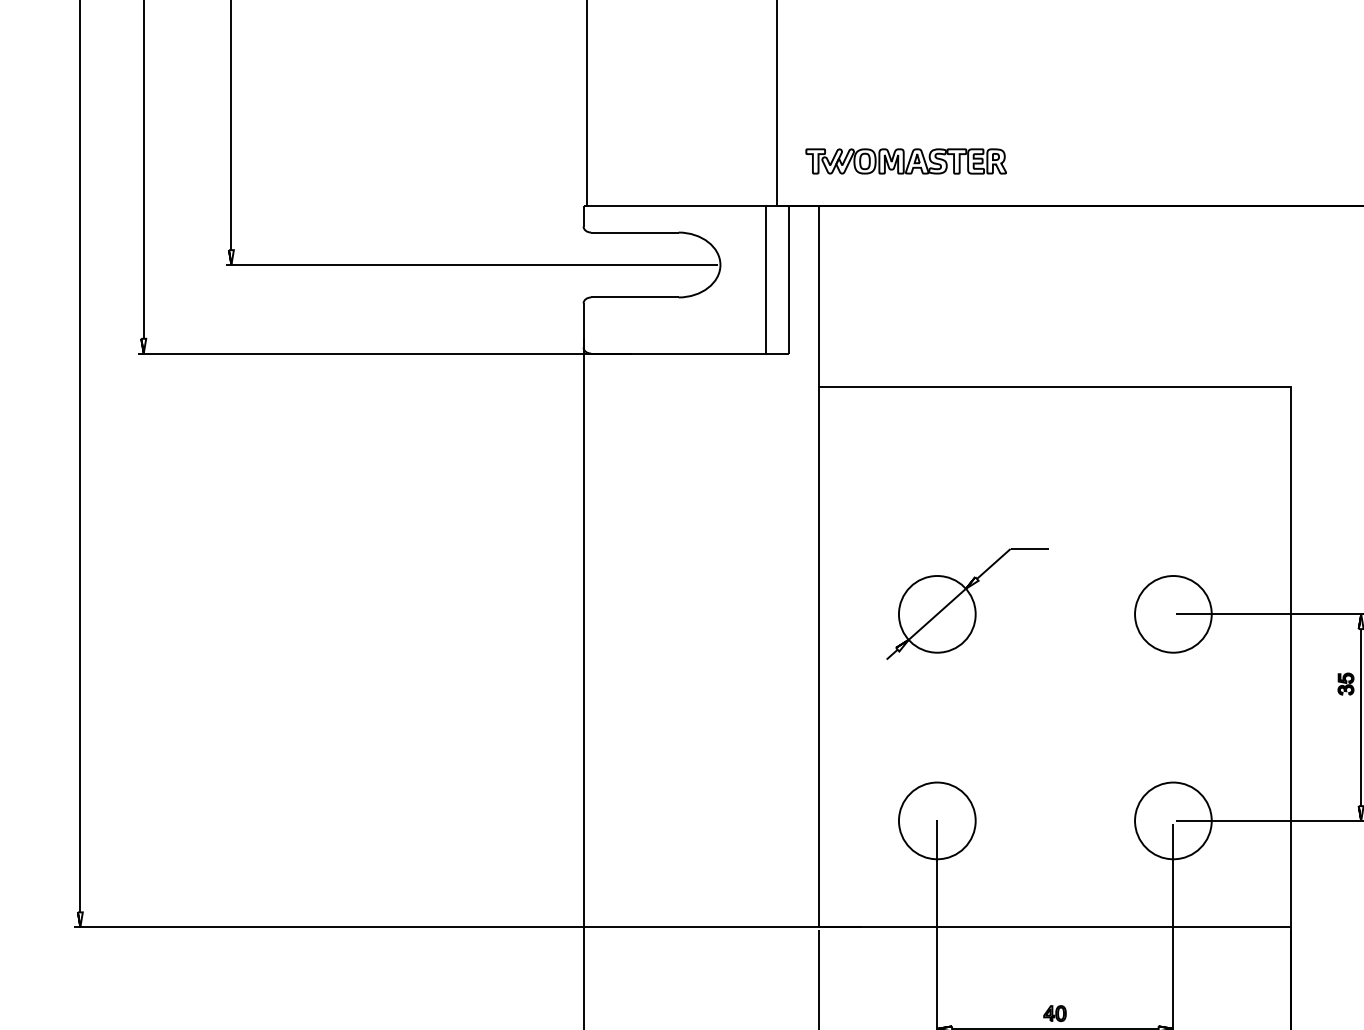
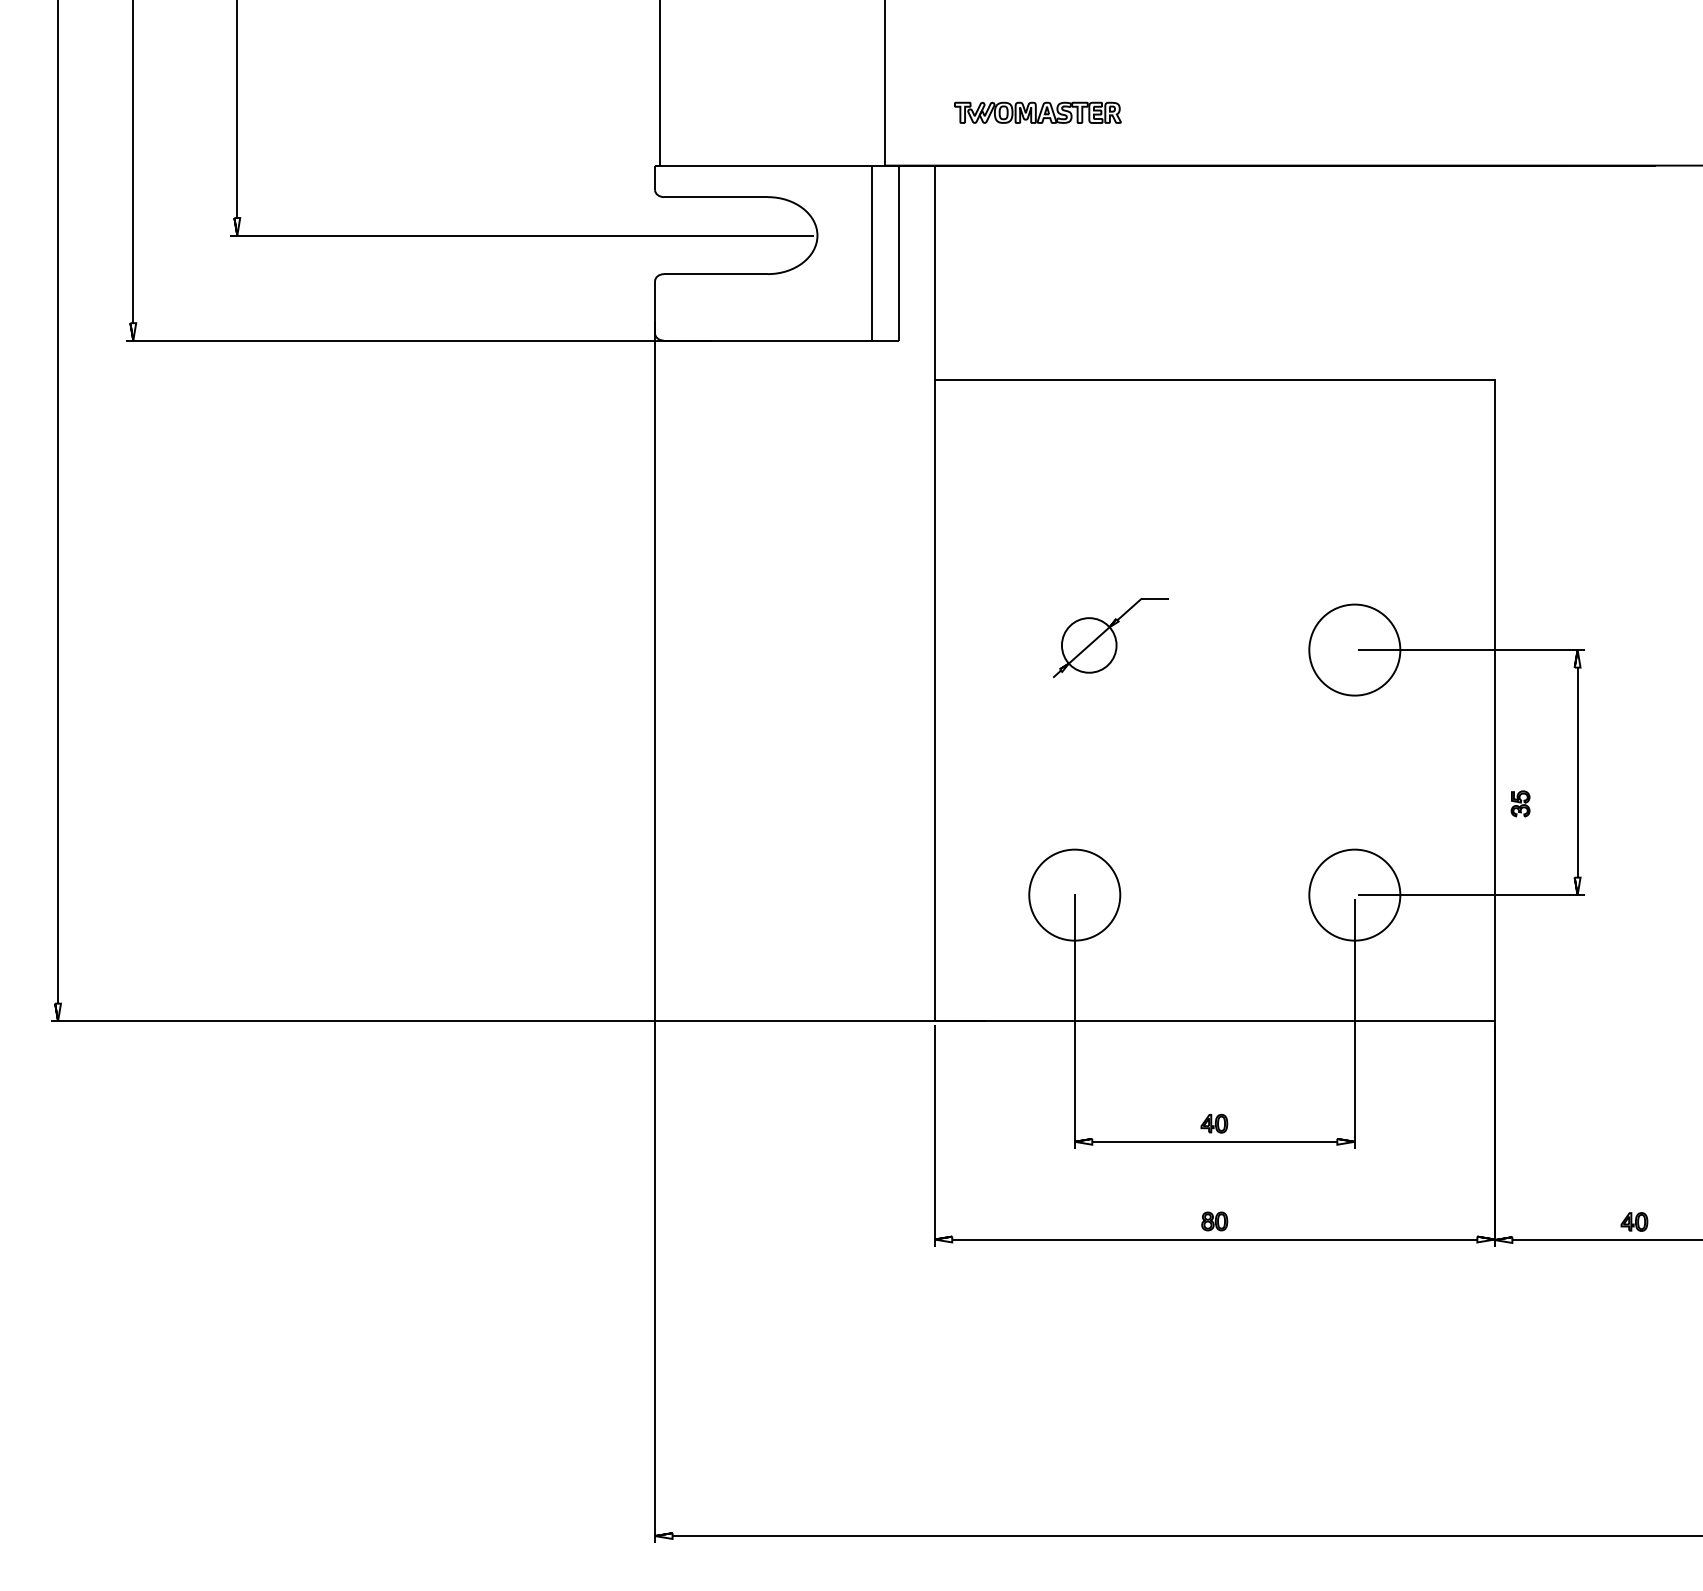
part: (905, 161) -> (1037, 112), size x0.7
part: (967, 604) -> (1110, 638), size x0.6
part: (1345, 683) -> (1520, 803), moved

